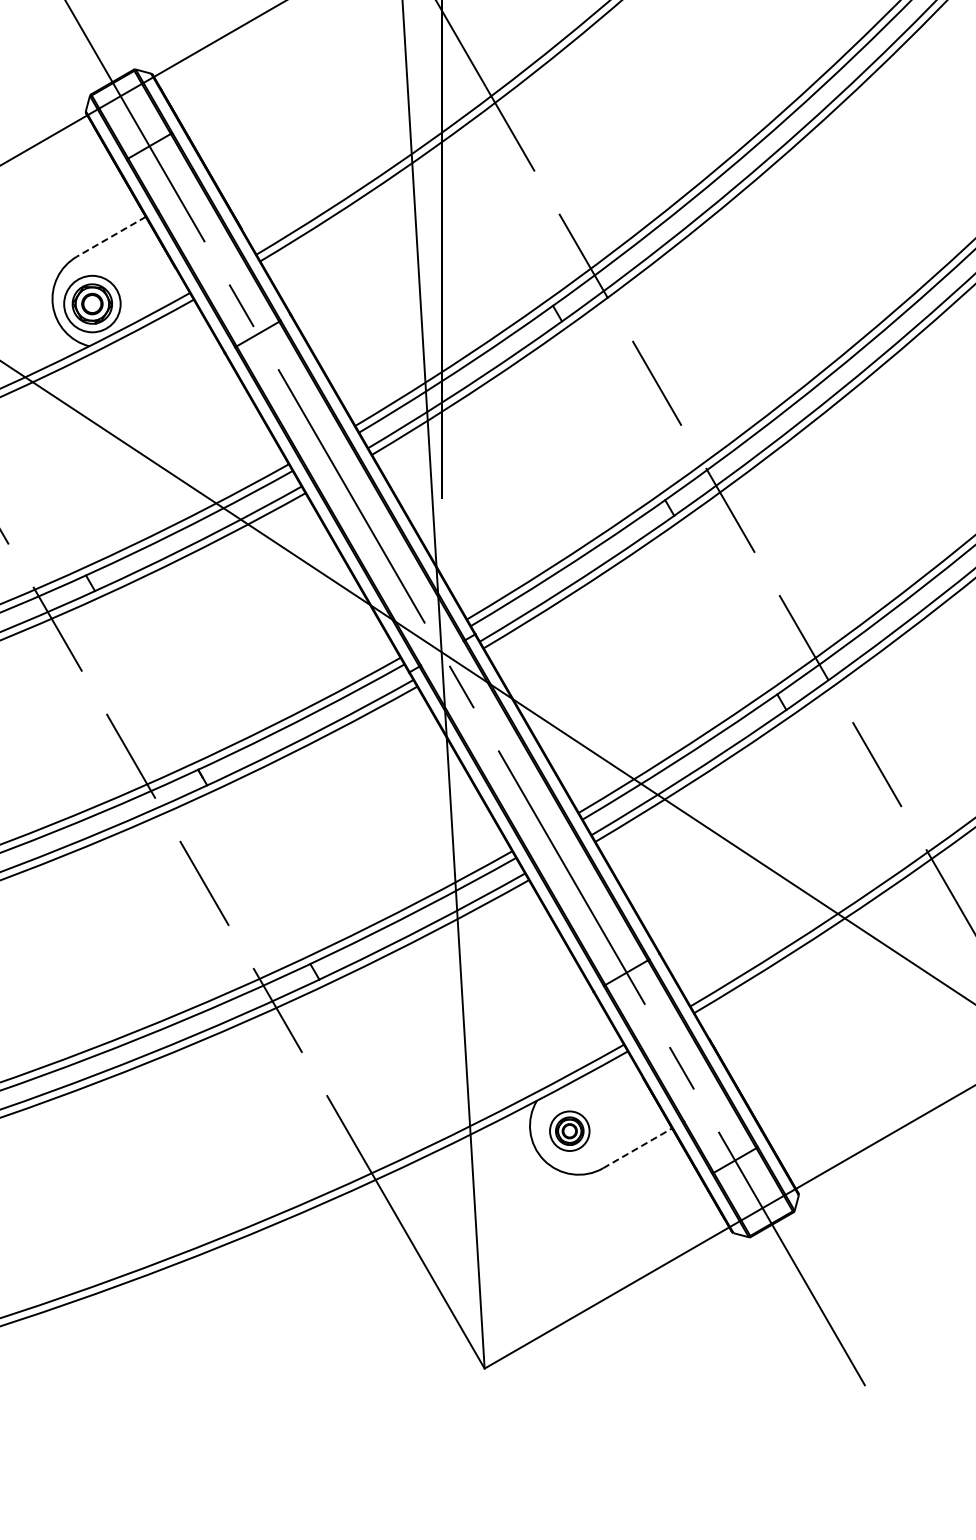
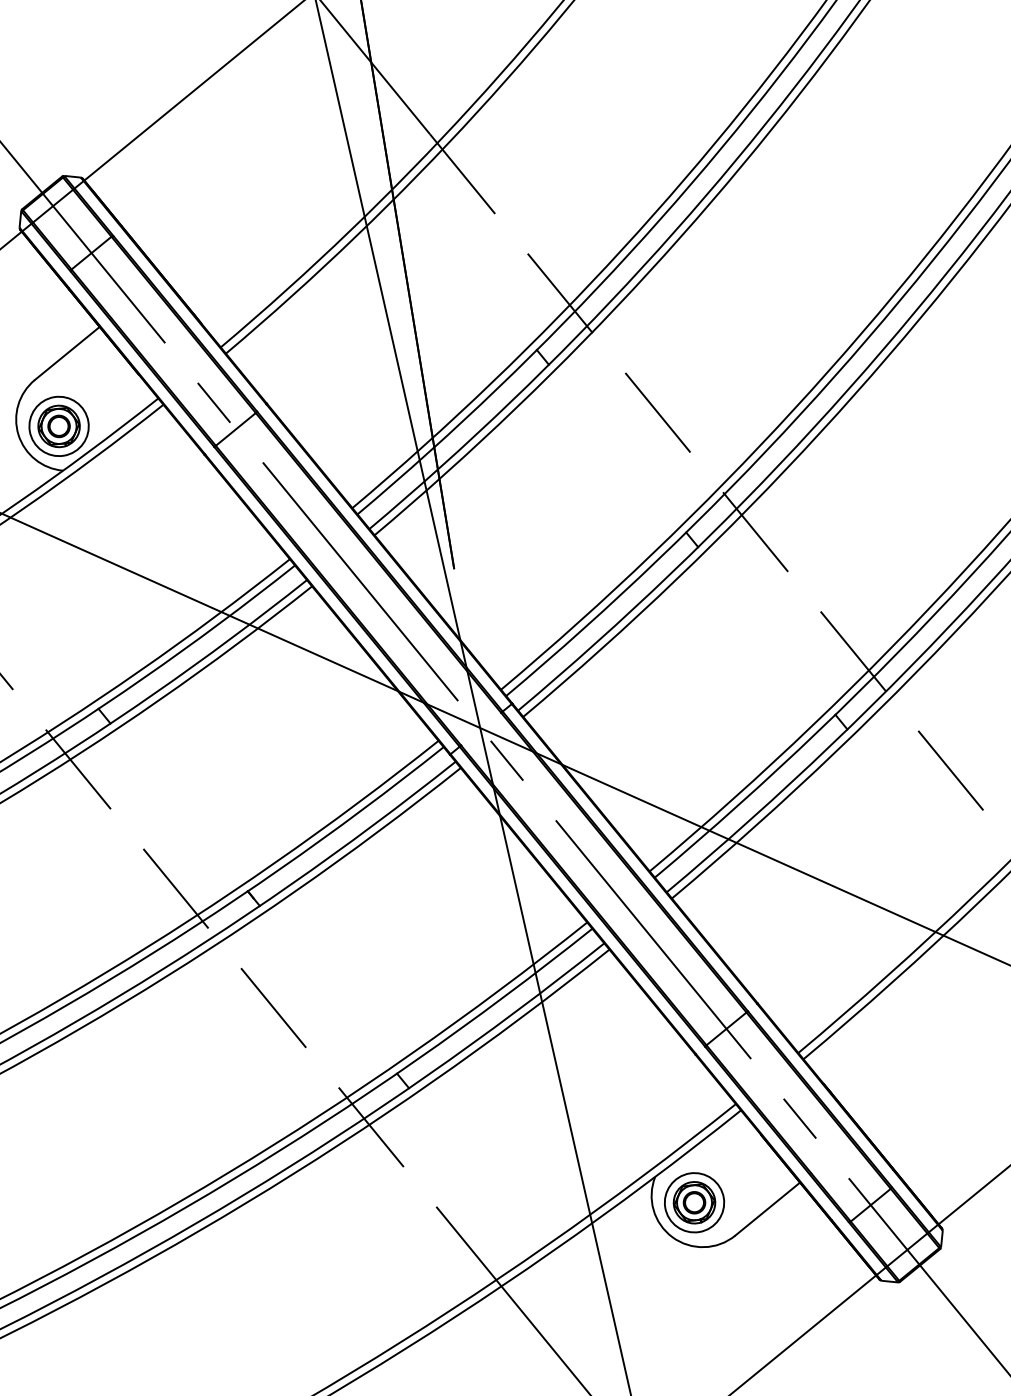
line: (111, 236) -> (67, 353), dashed -> solid
part: (569, 1131) -> (694, 1203), size x1.43
line: (637, 1148) -> (767, 1209), dashed -> solid

